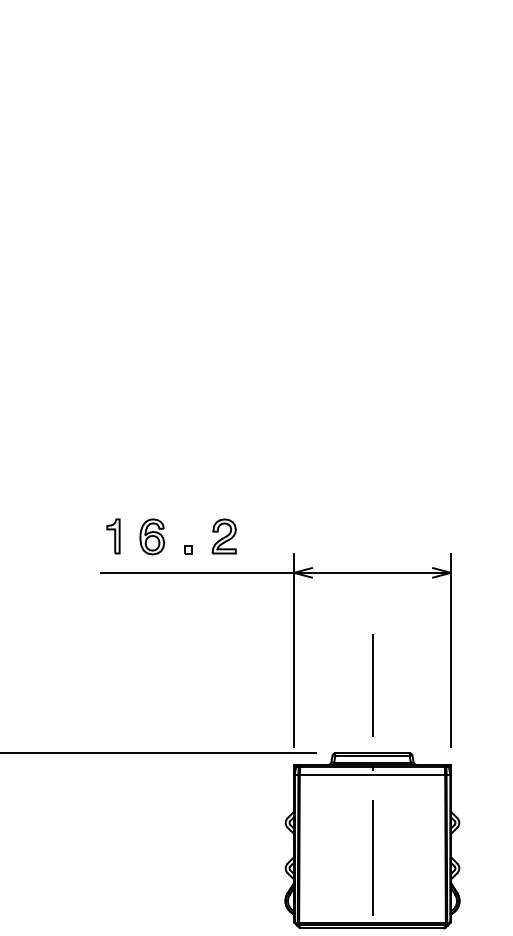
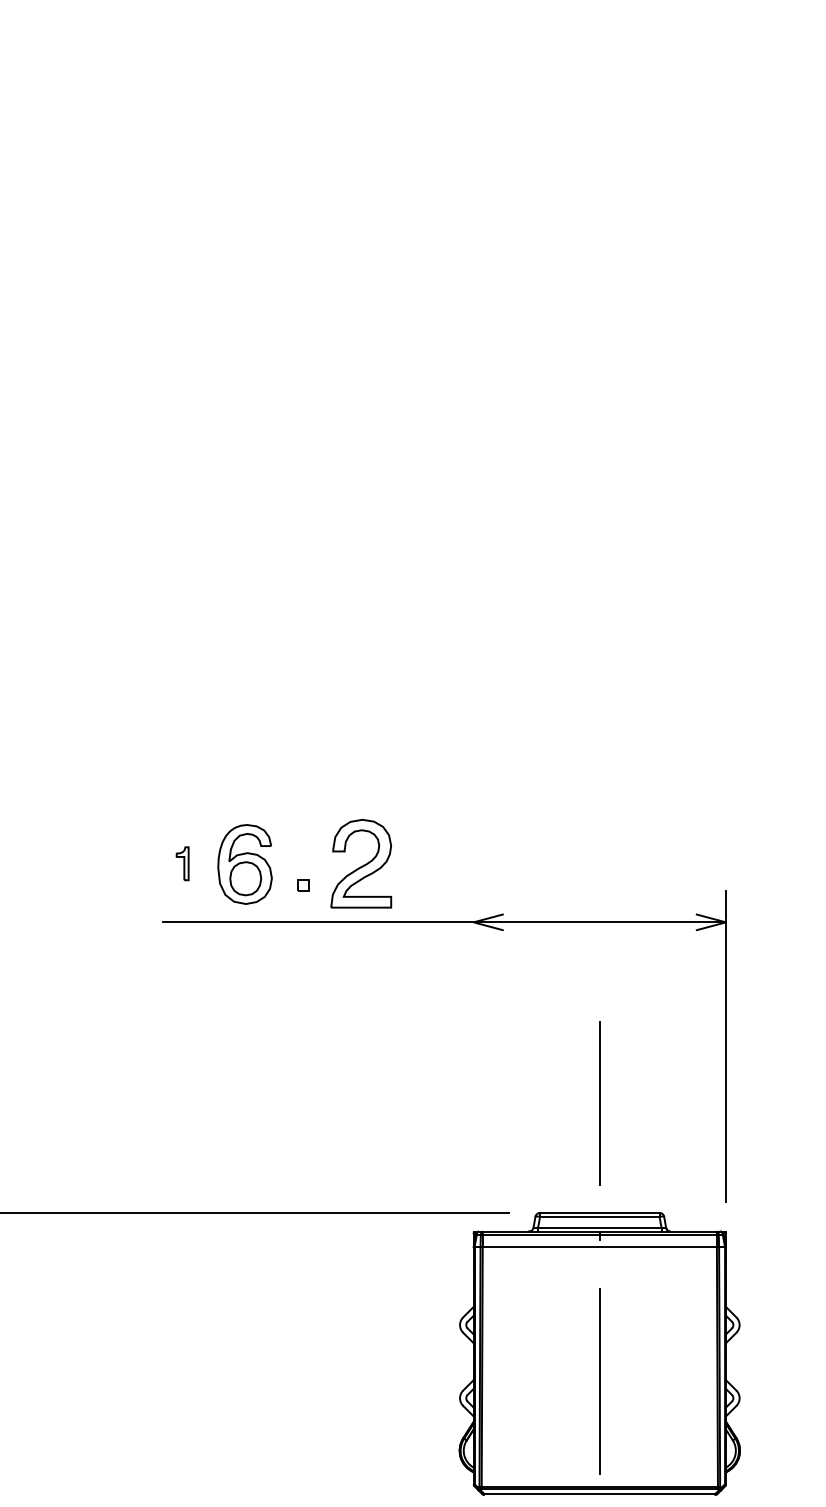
part: (113, 536) -> (182, 863), size x0.6
part: (152, 536) -> (245, 863), size x1.4
part: (223, 536) -> (359, 863), size x1.6
line: (294, 649) -> (474, 1045), removed

